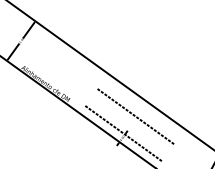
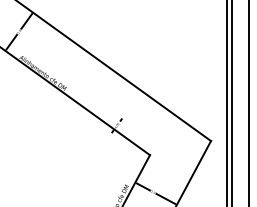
line: (135, 116) -> (129, 104), removed
line: (122, 132) -> (117, 120), removed

